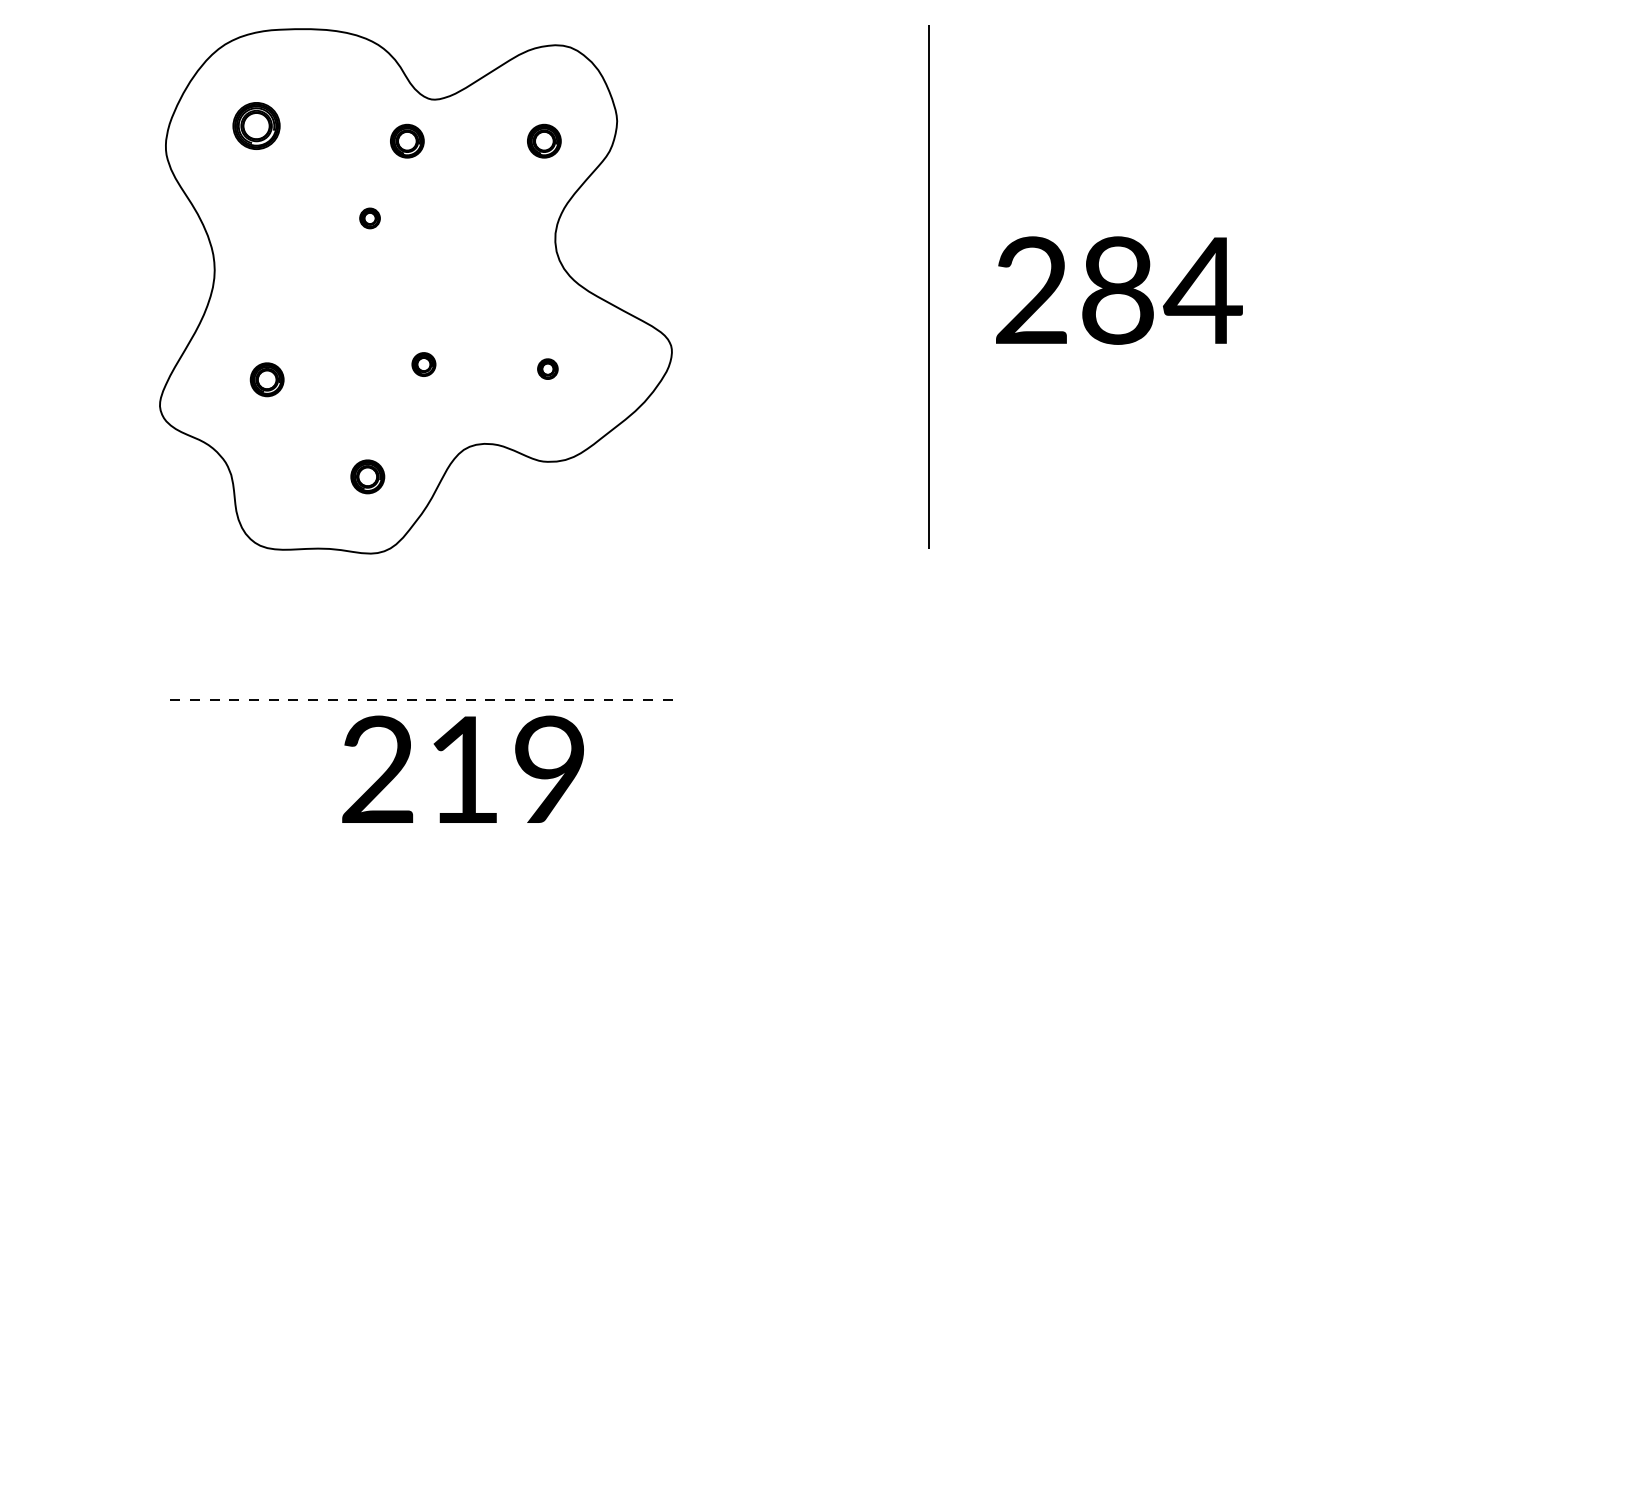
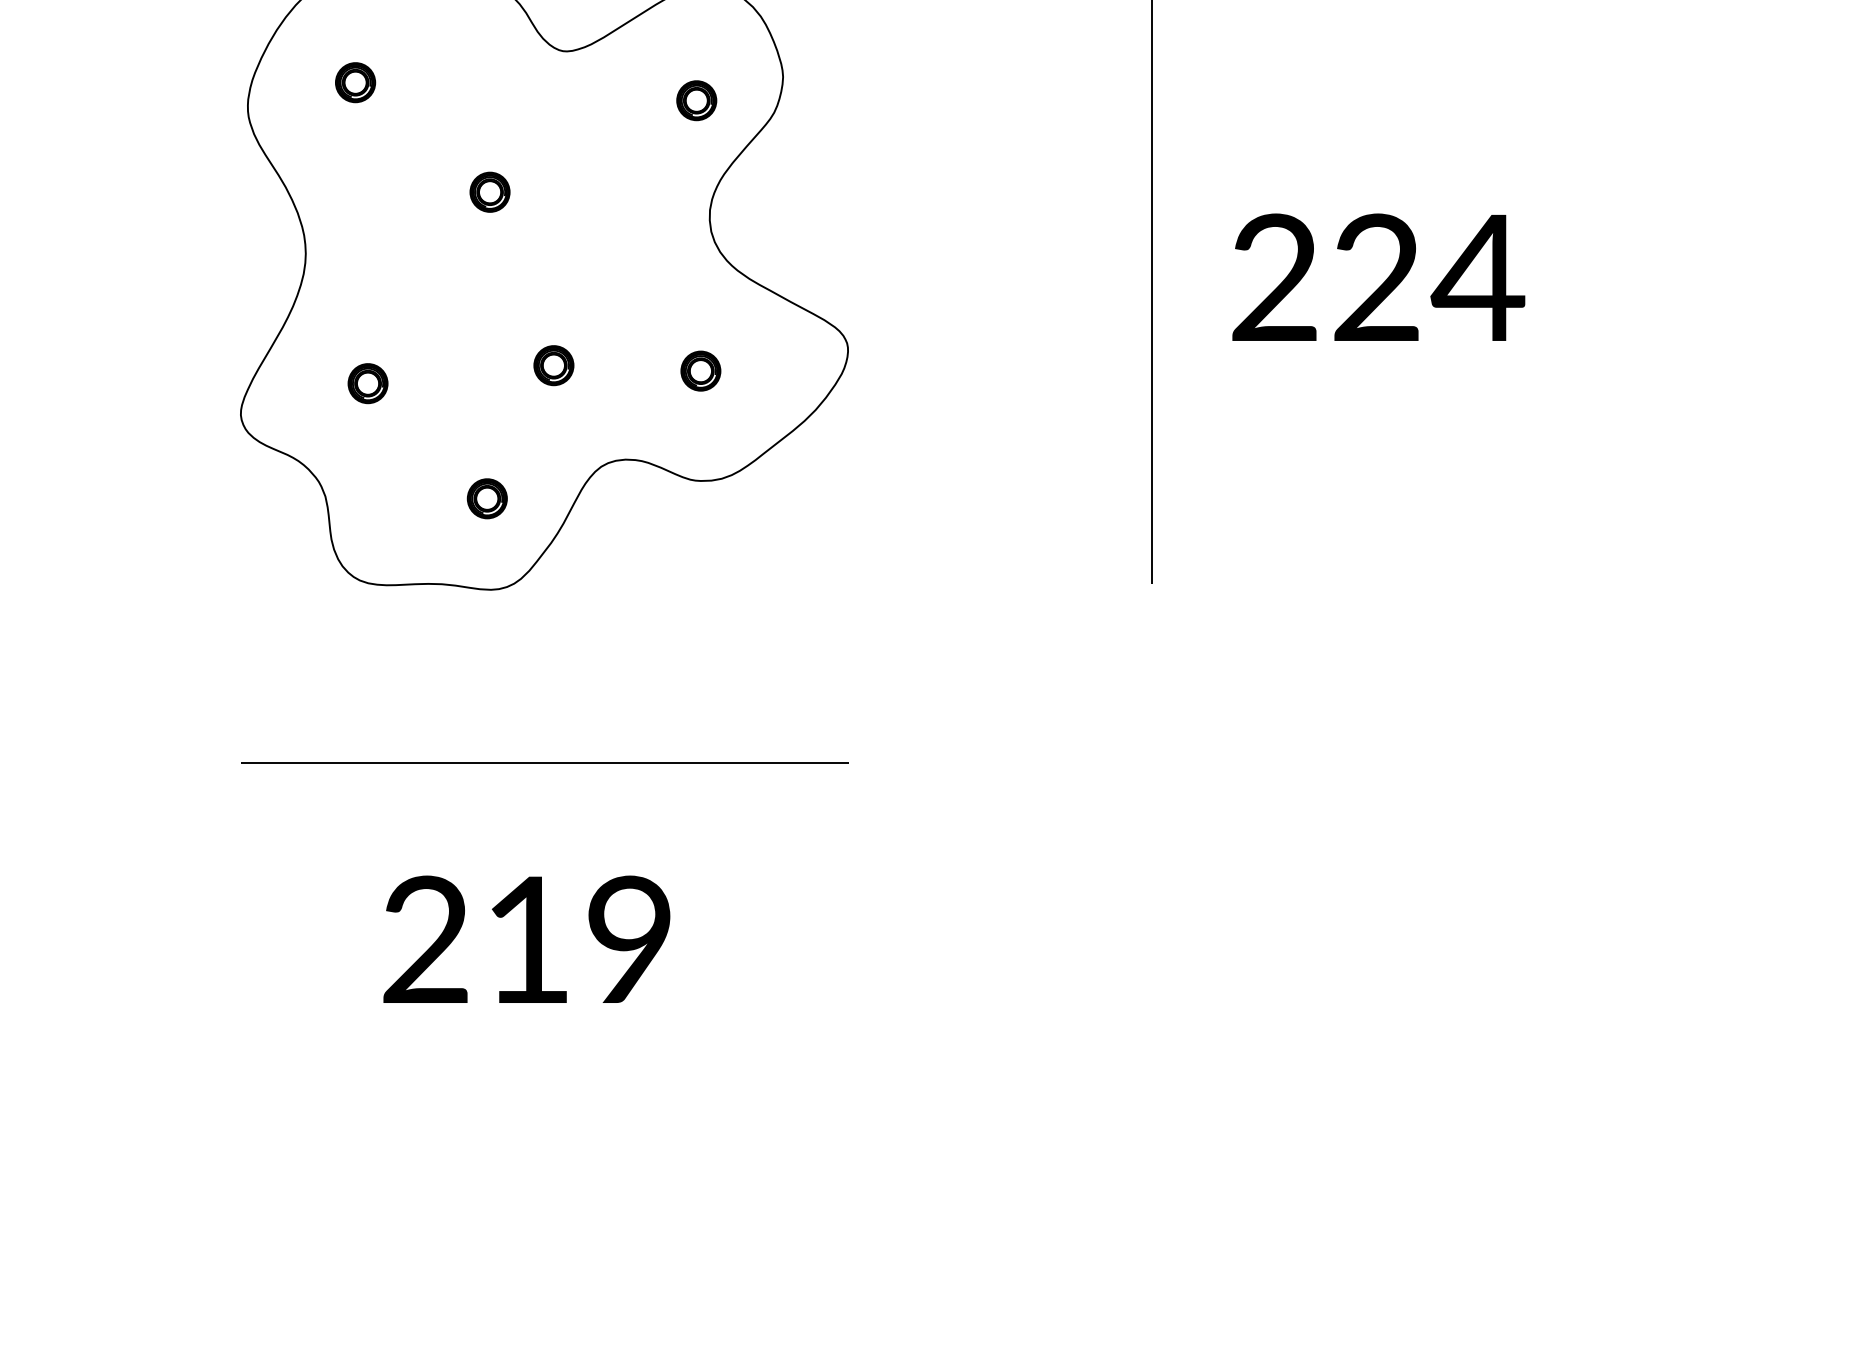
part: (256, 125) -> (355, 82), size x0.71
part: (407, 140) -> (534, 99), removed
part: (369, 218) -> (489, 192), size x1.67
text: (1117, 290) -> (1376, 277), 284 -> 224
part: (423, 364) -> (553, 365), size x1.43
part: (547, 368) -> (700, 370), size x1.67
line: (415, 699) -> (543, 762), dashed -> solid
text: (462, 768) -> (526, 938), moved

